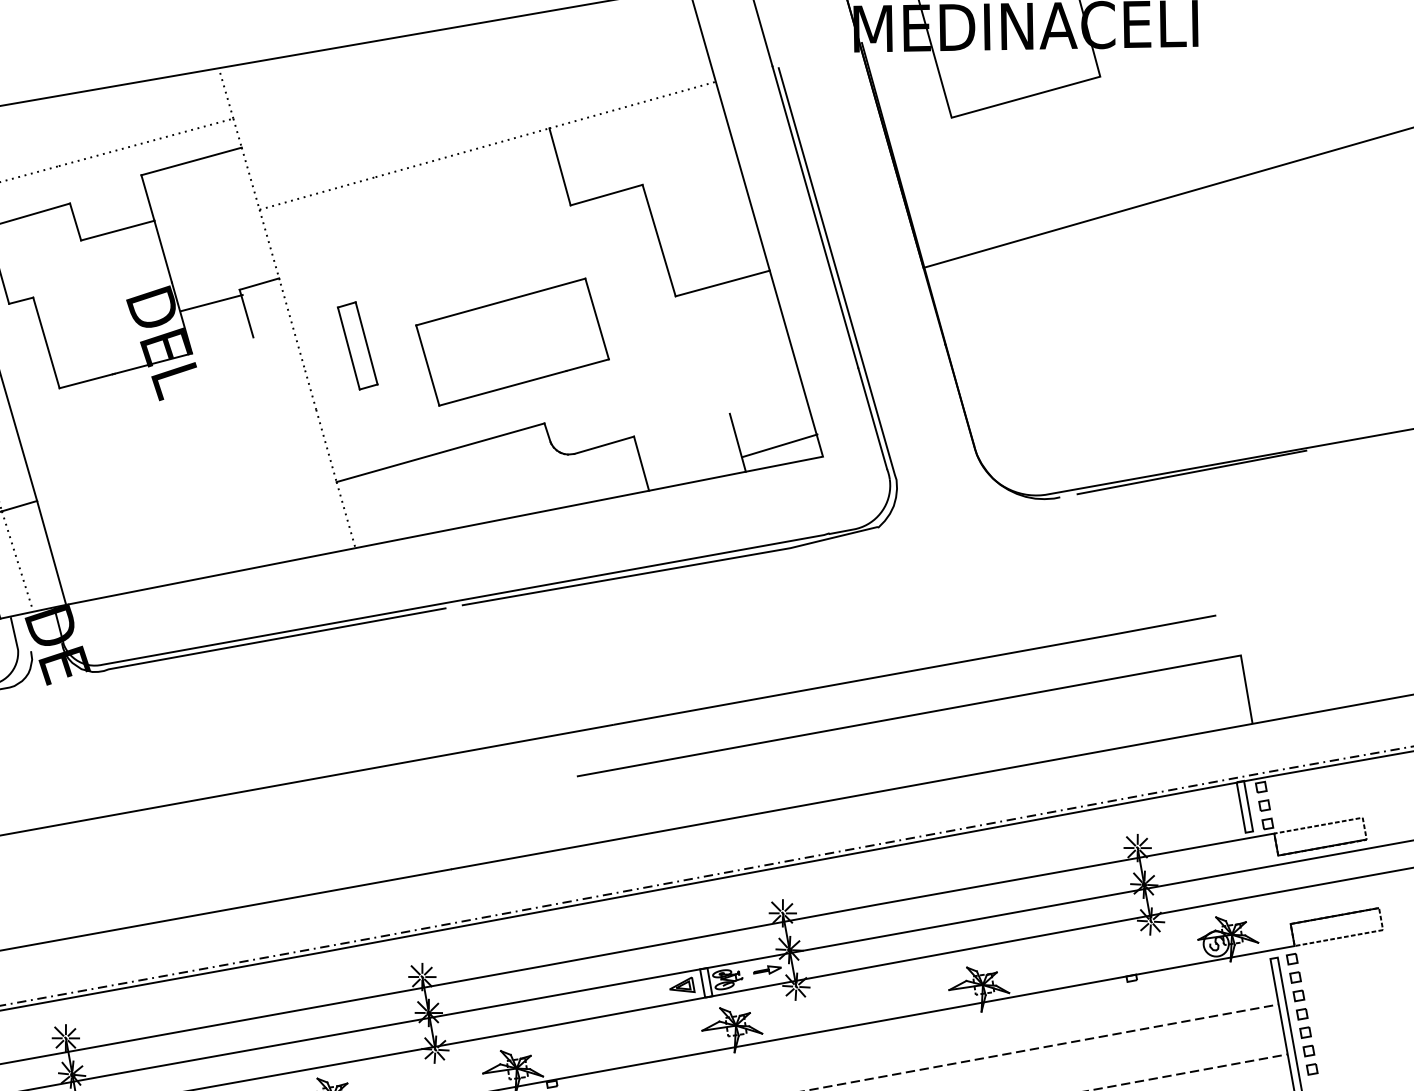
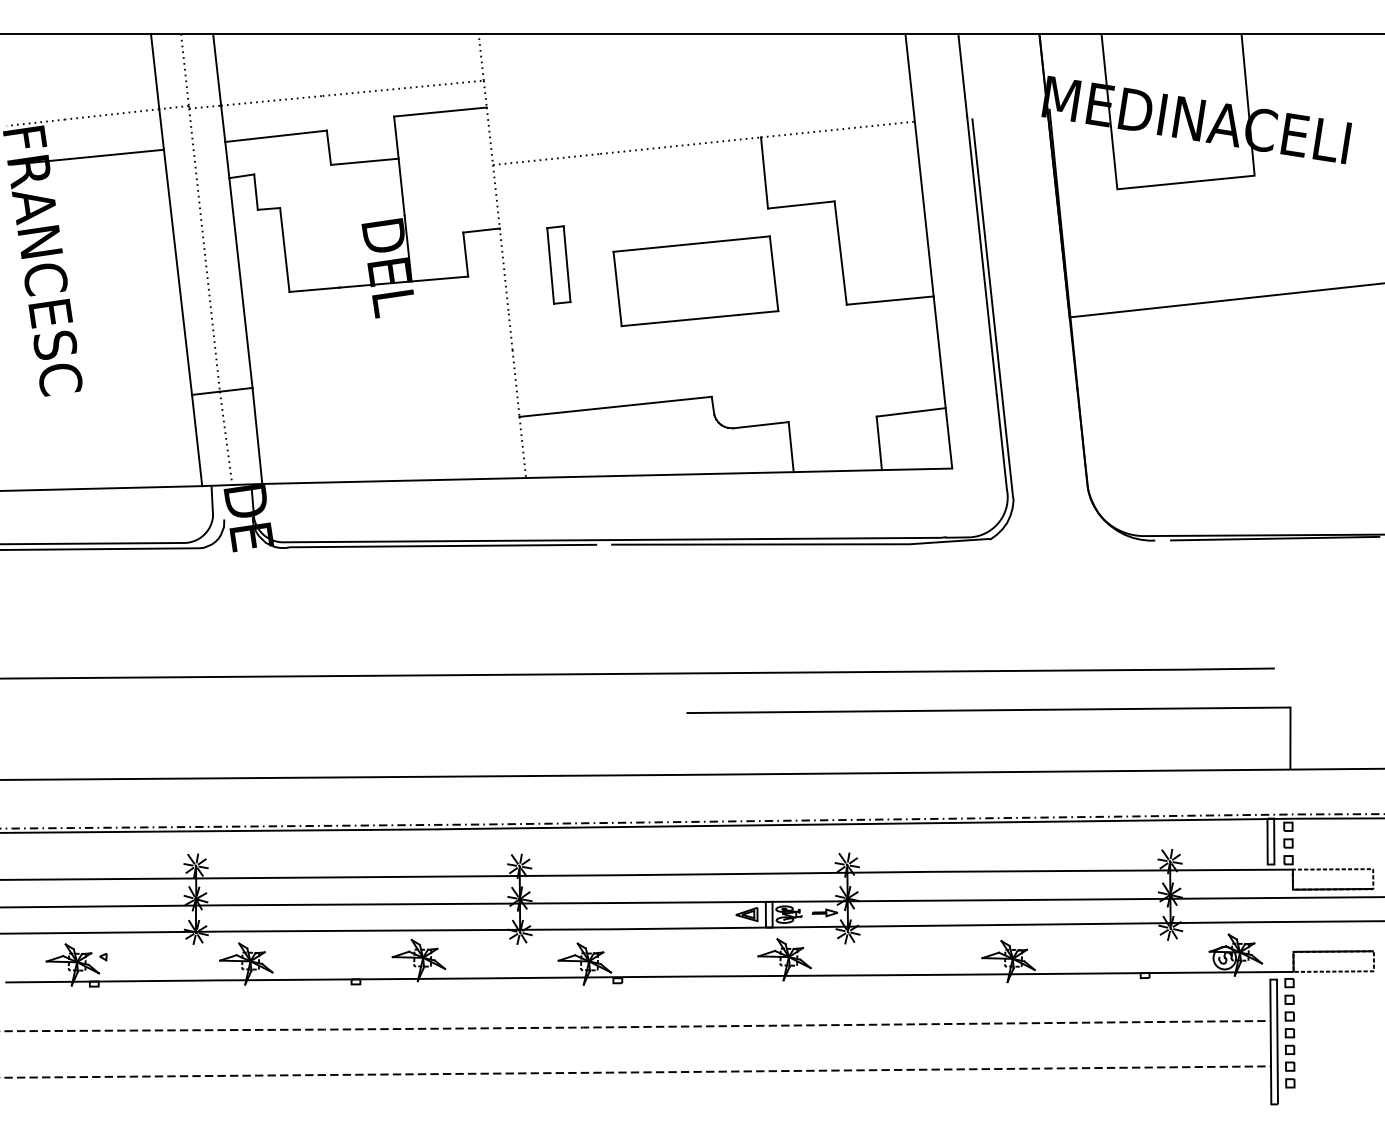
line: (211, 302) -> (439, 278), moved
part: (512, 342) -> (695, 281), moved
part: (357, 345) -> (558, 264), moved
line: (779, 445) -> (910, 412), moved

